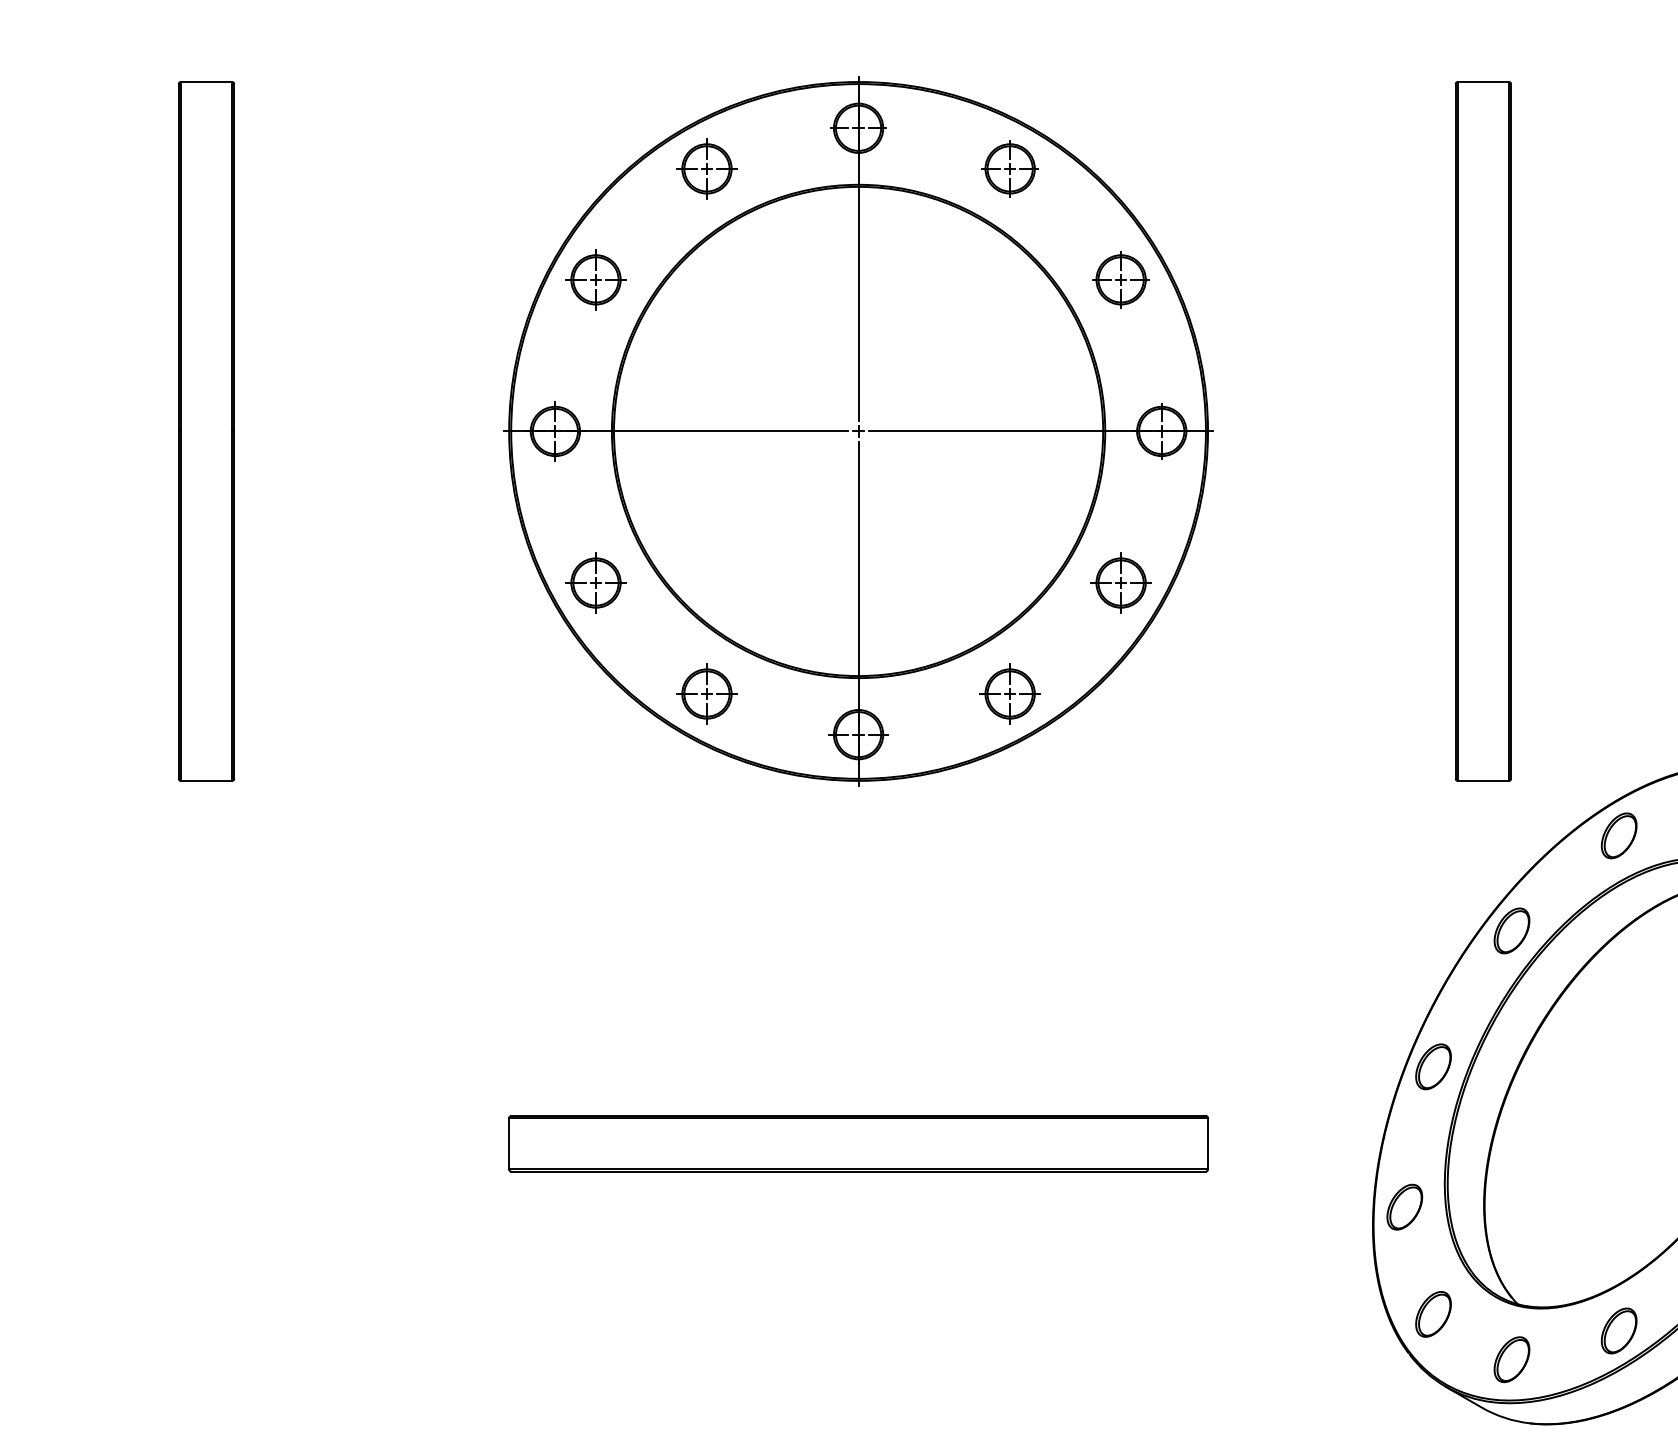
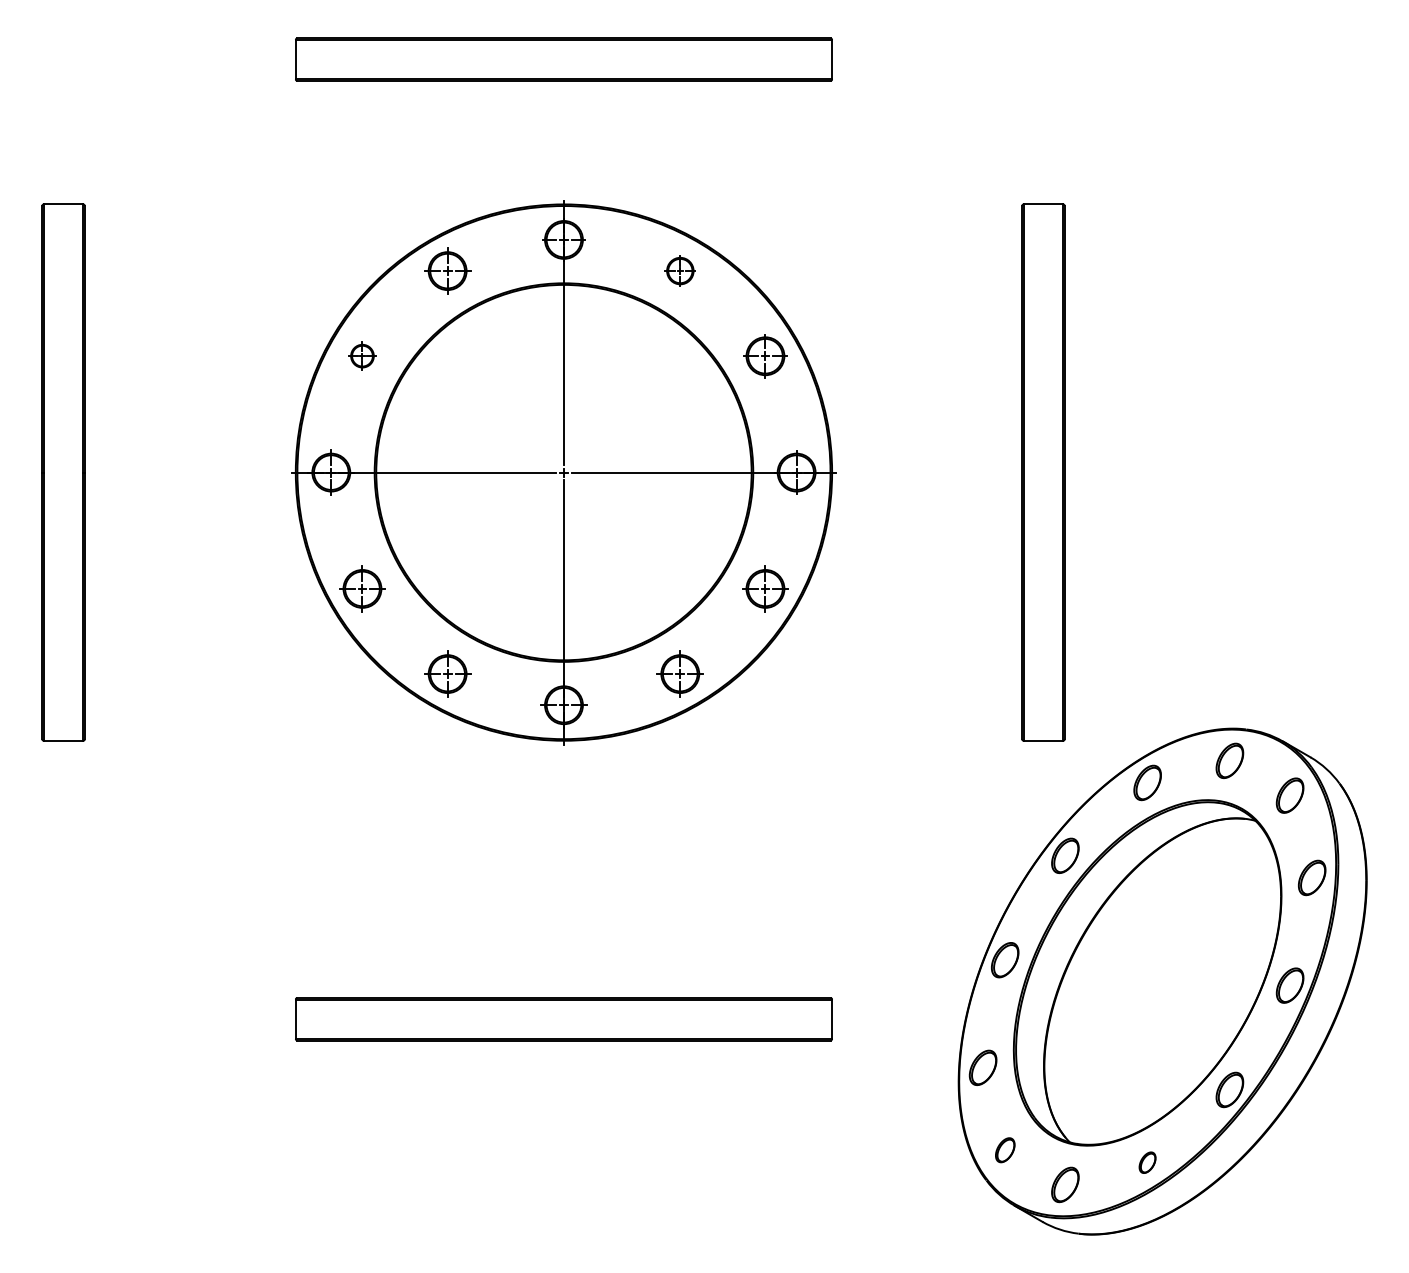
part: (1010, 168) -> (680, 270), size x0.7
part: (596, 278) -> (362, 355), size x0.6
part: (1433, 1314) -> (1005, 1150), size x0.7
part: (1618, 1330) -> (1147, 1162), size x0.6

